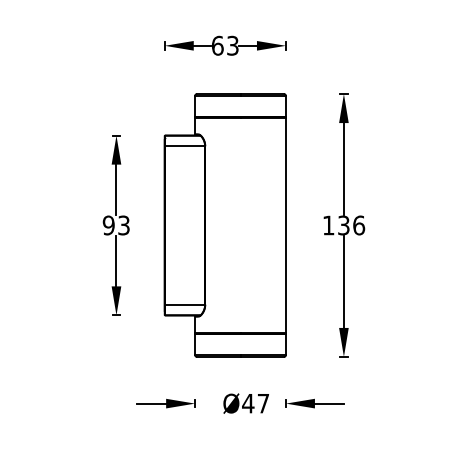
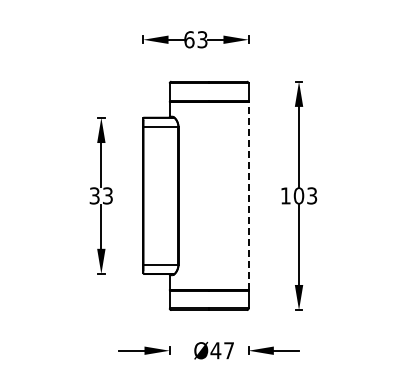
text: (108, 225) -> (94, 195), 93 -> 33
line: (285, 225) -> (248, 195), solid -> dashed
text: (351, 225) -> (305, 195), 136 -> 103

